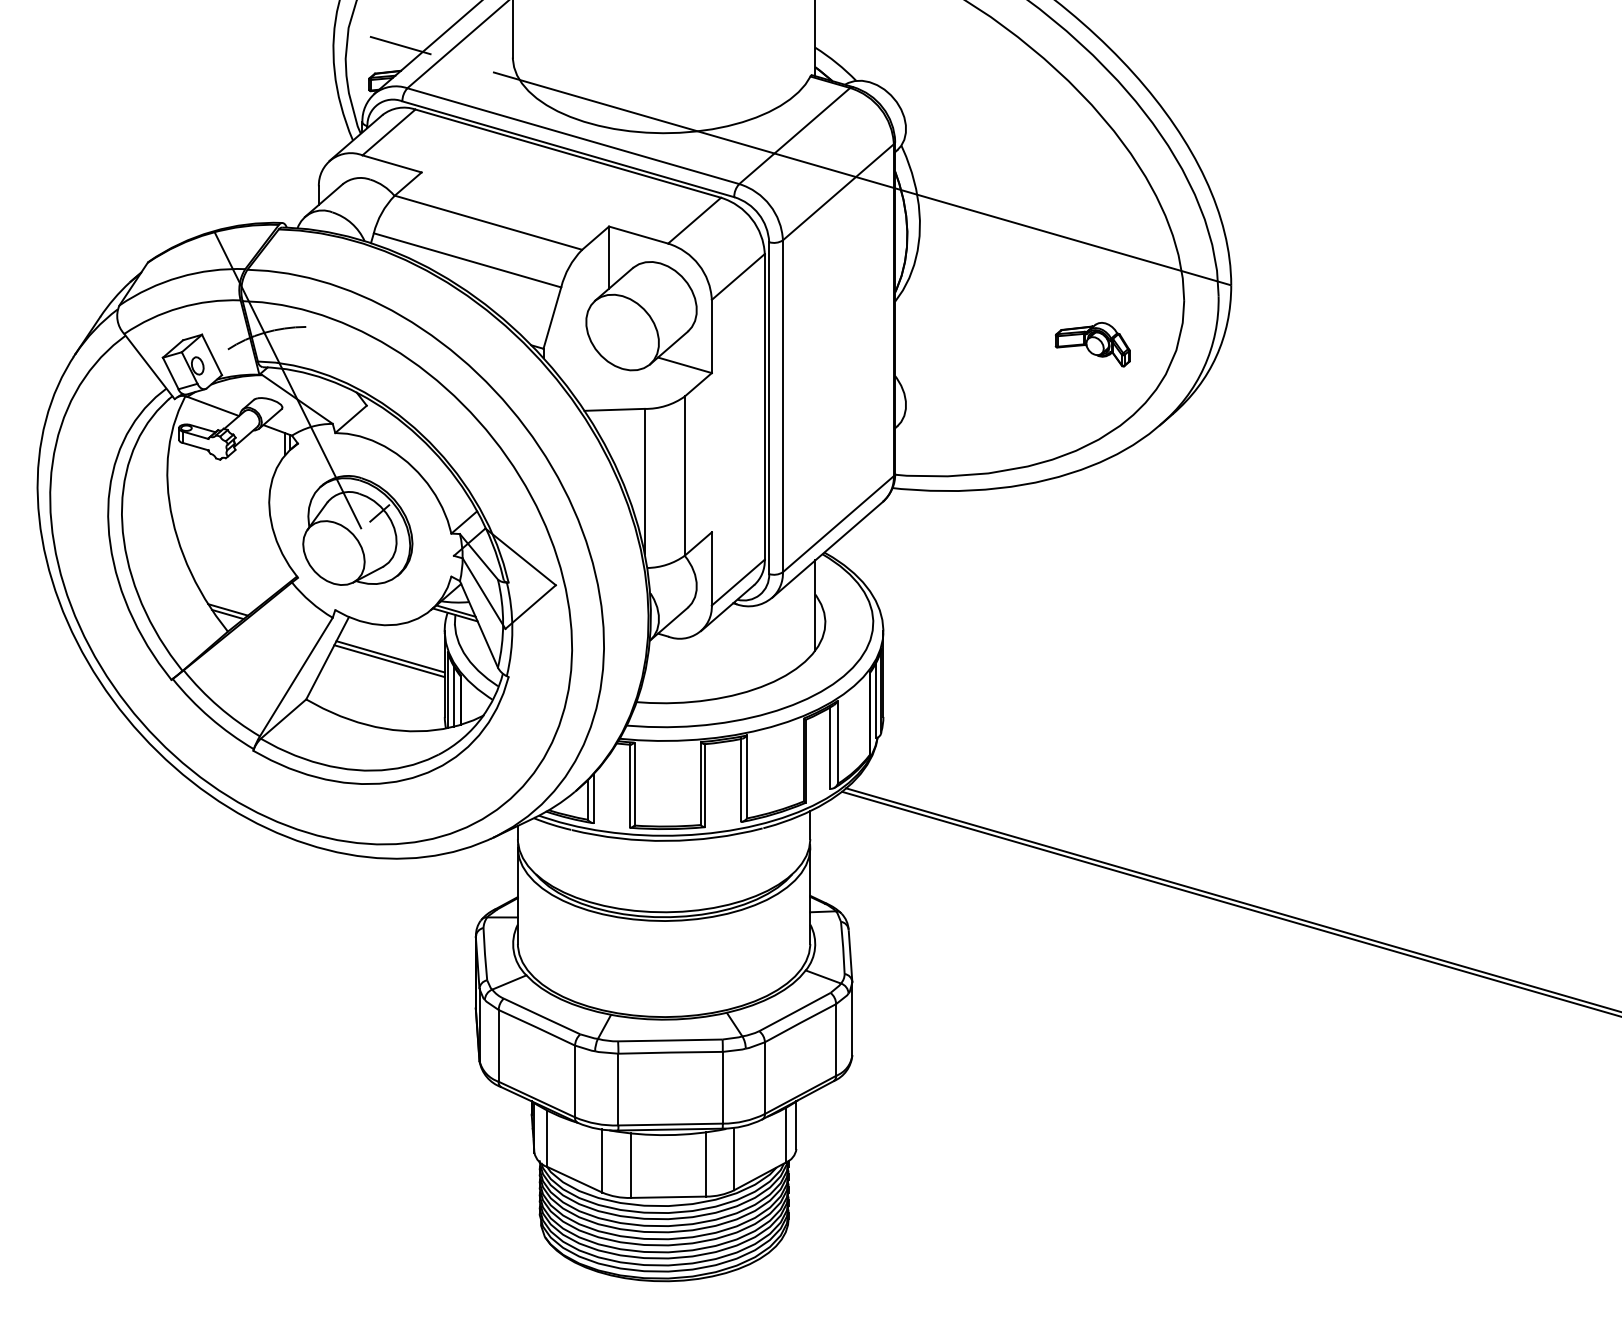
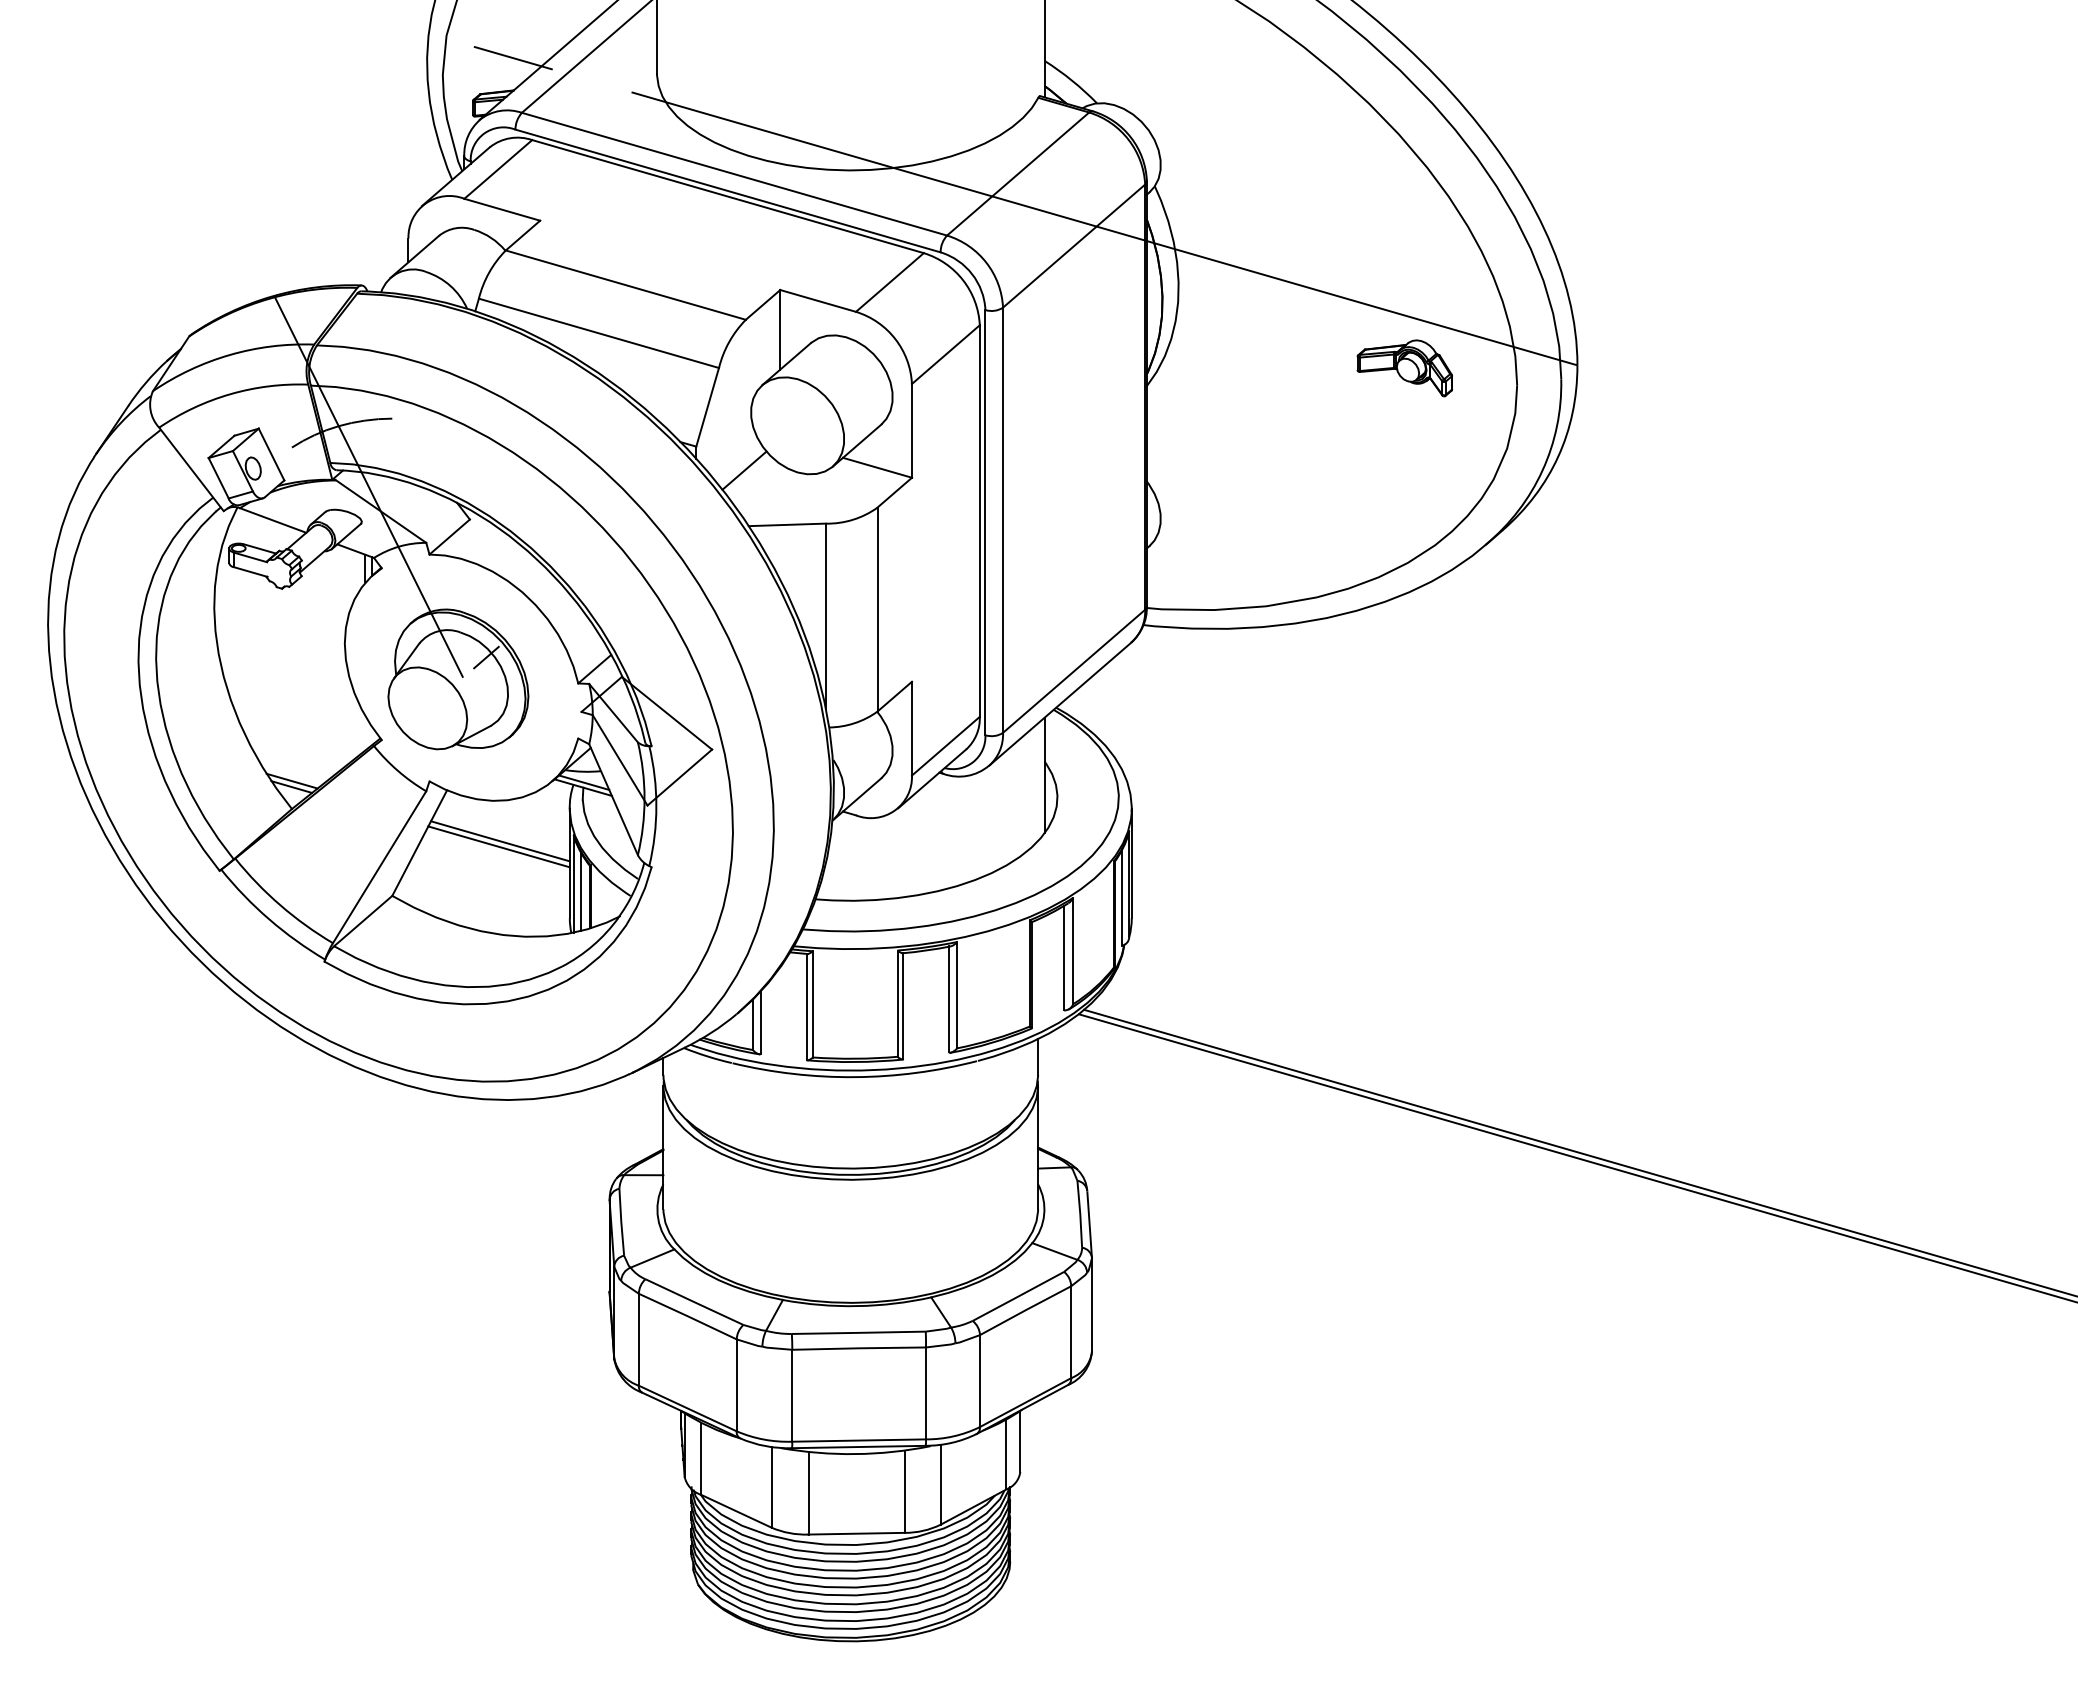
part: (1092, 344) -> (1404, 368), moved
line: (581, 367) -> (744, 470), added

